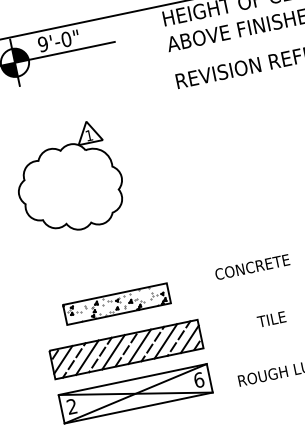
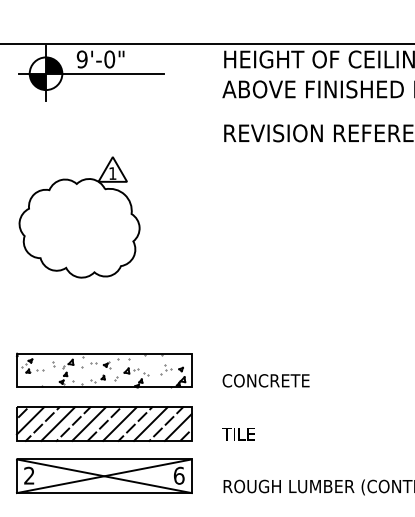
text: (251, 267) -> (265, 380), moved
part: (117, 304) -> (104, 370), size x1.43
text: (271, 319) -> (238, 434), moved

